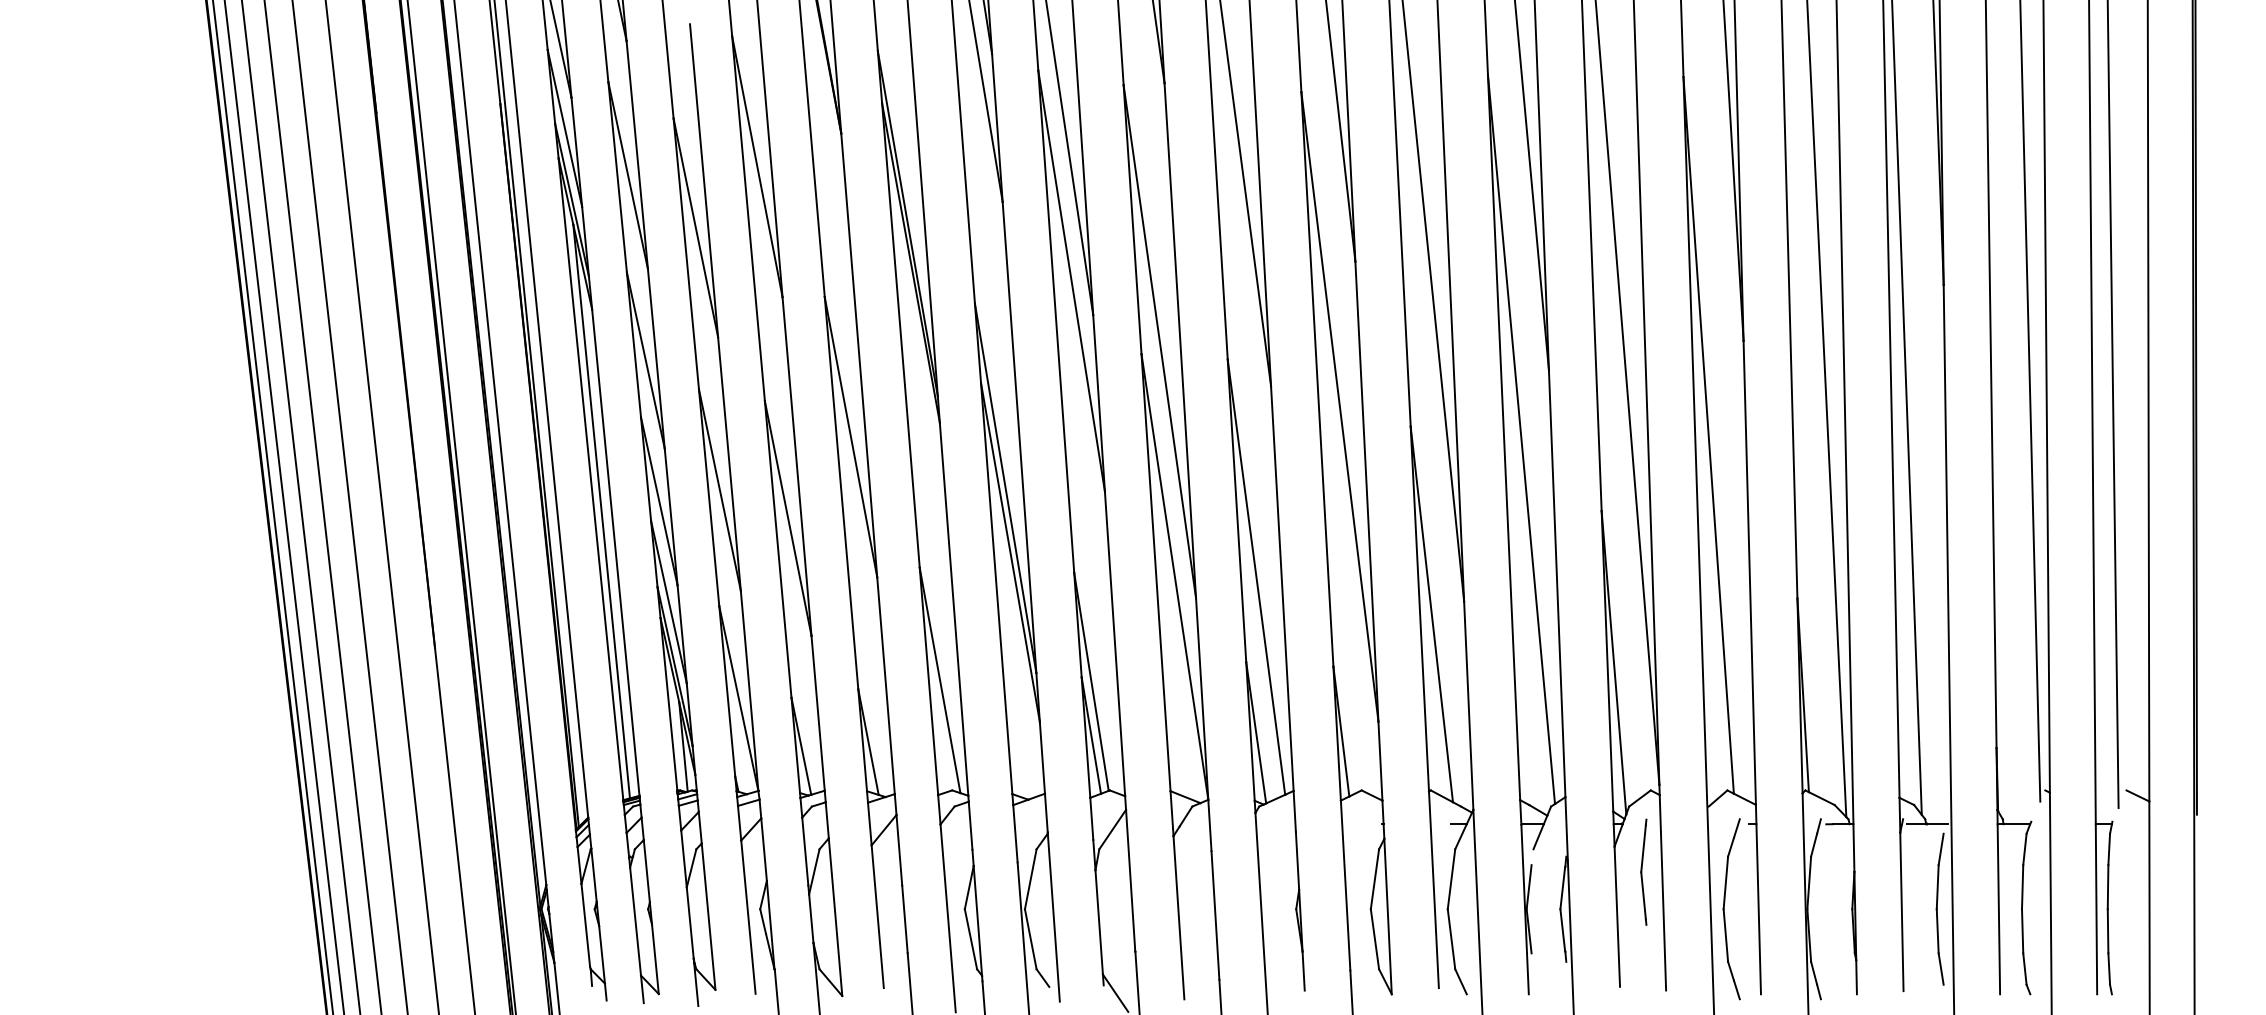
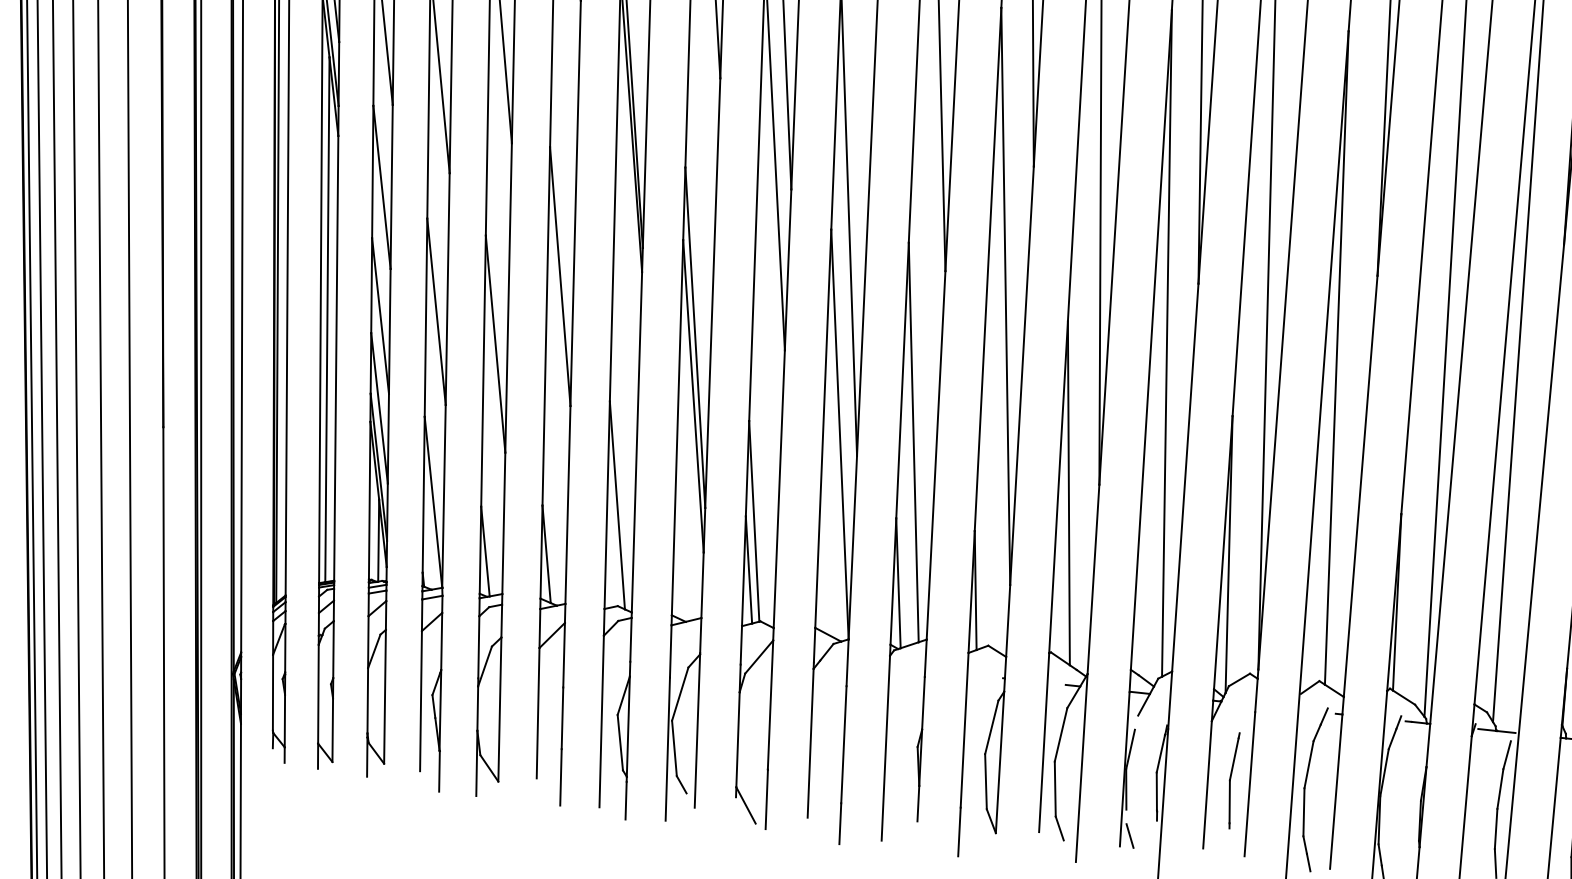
part: (1643, 871) -> (1232, 779), moved
line: (1538, 981) -> (1129, 835), added

